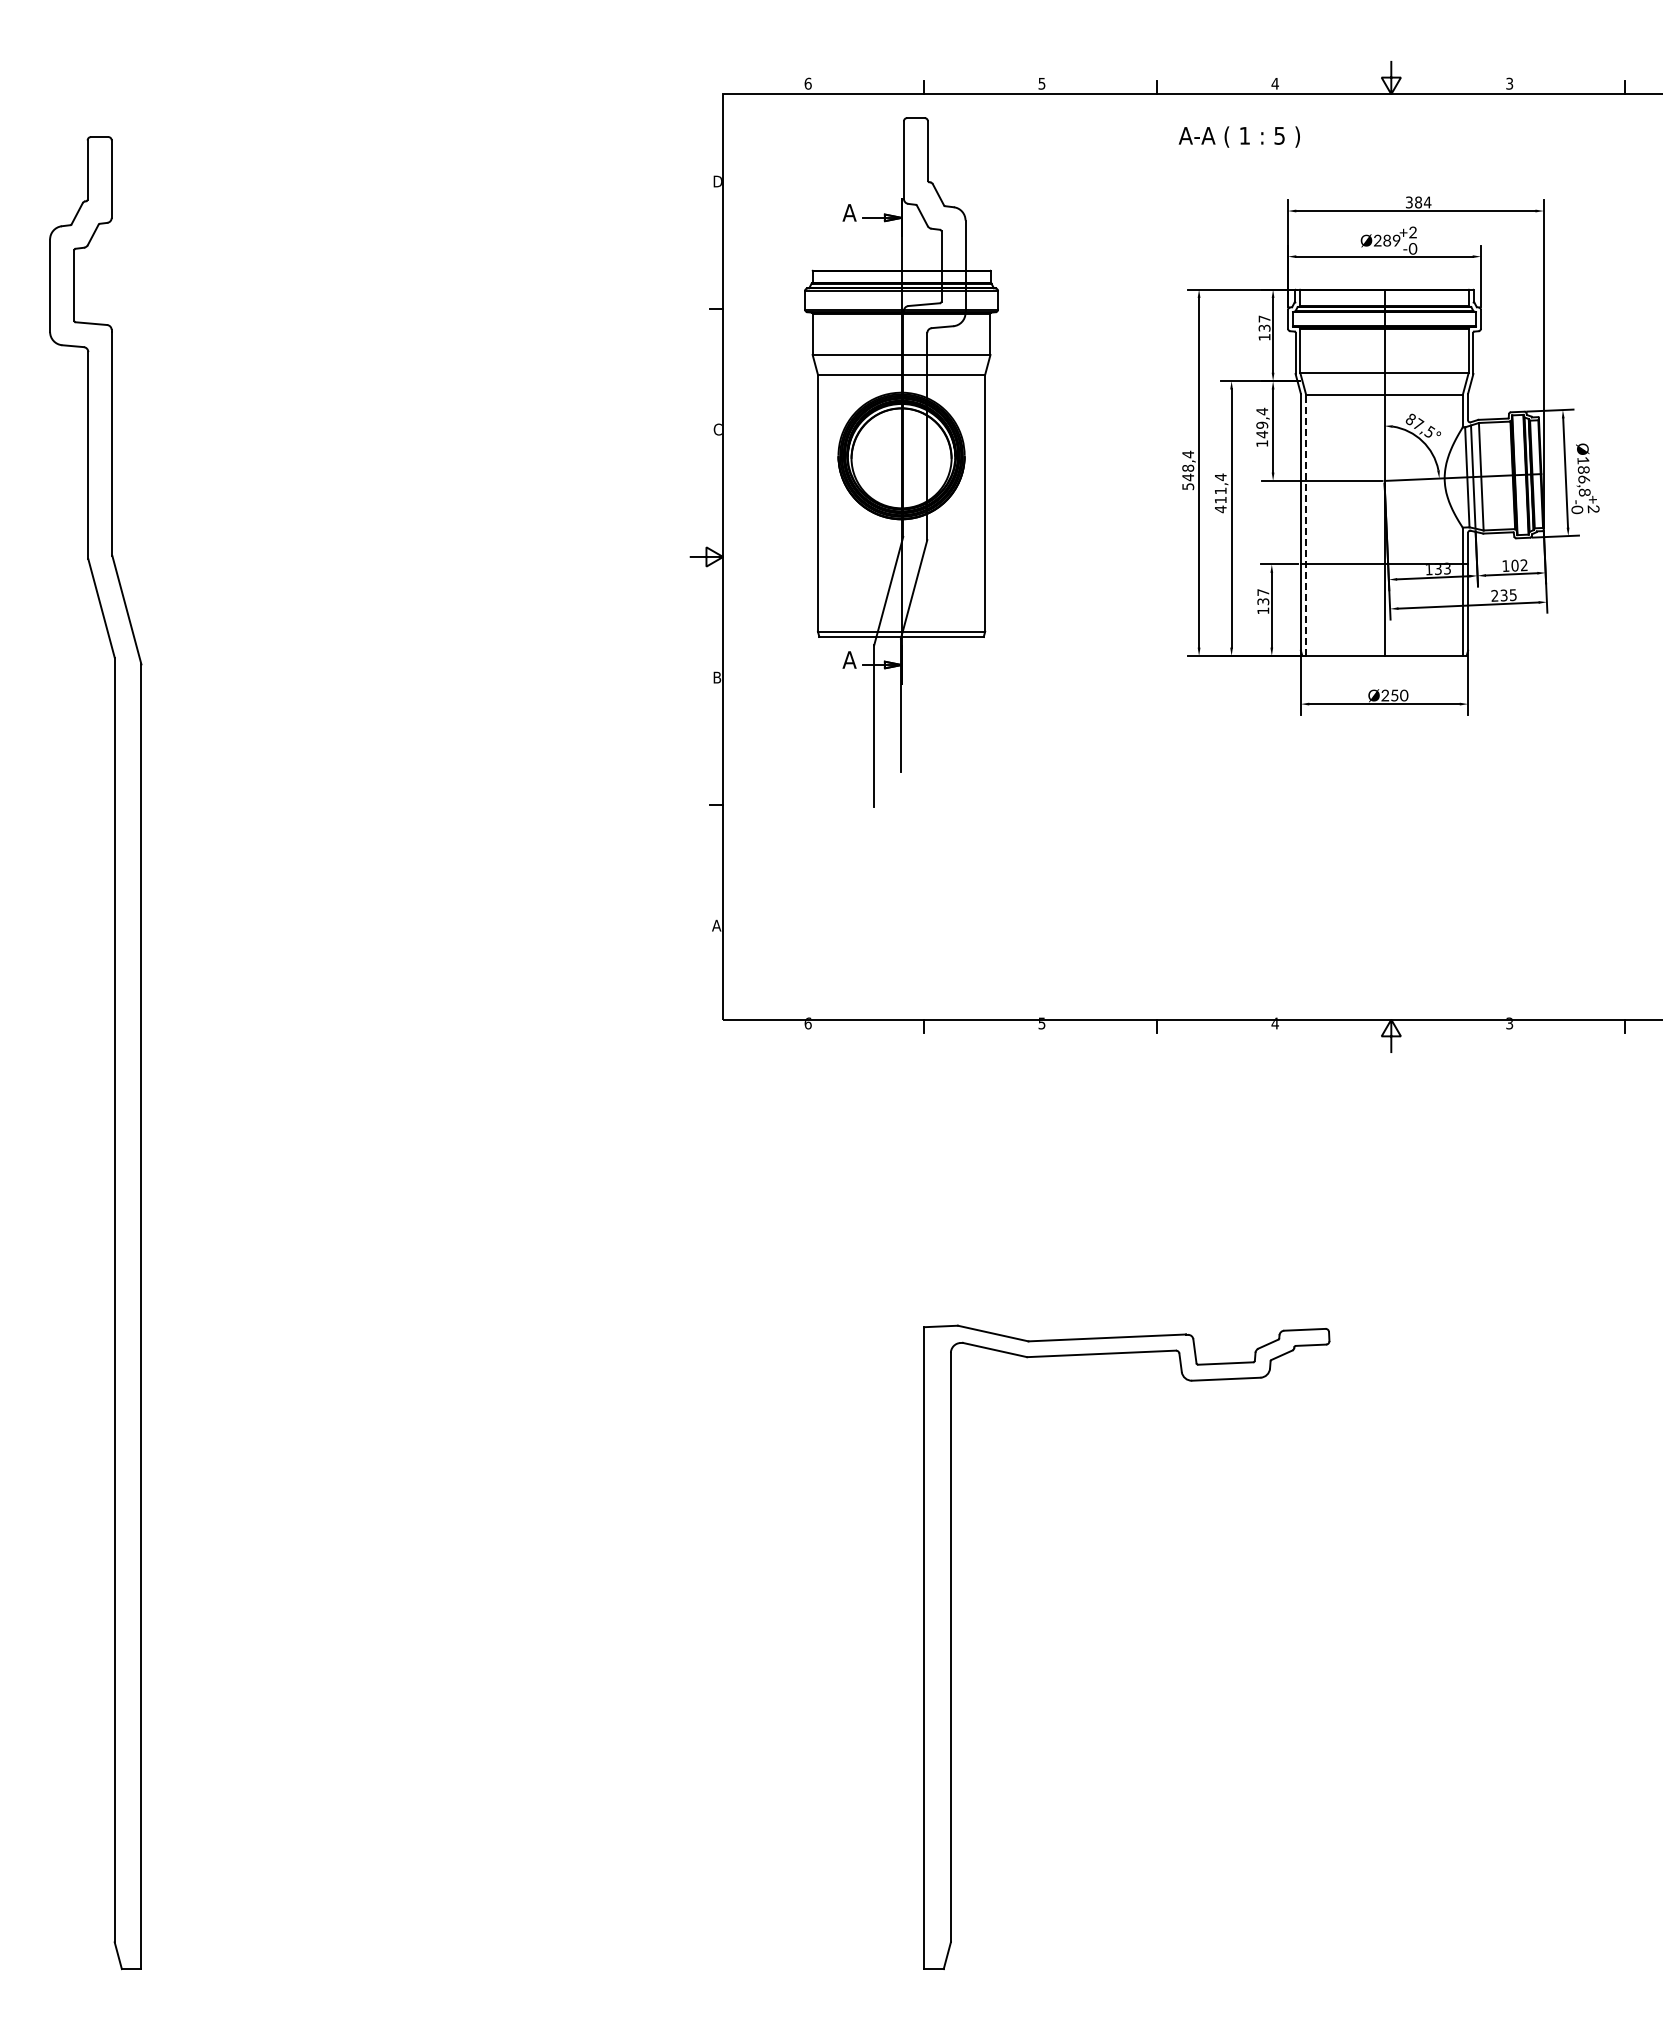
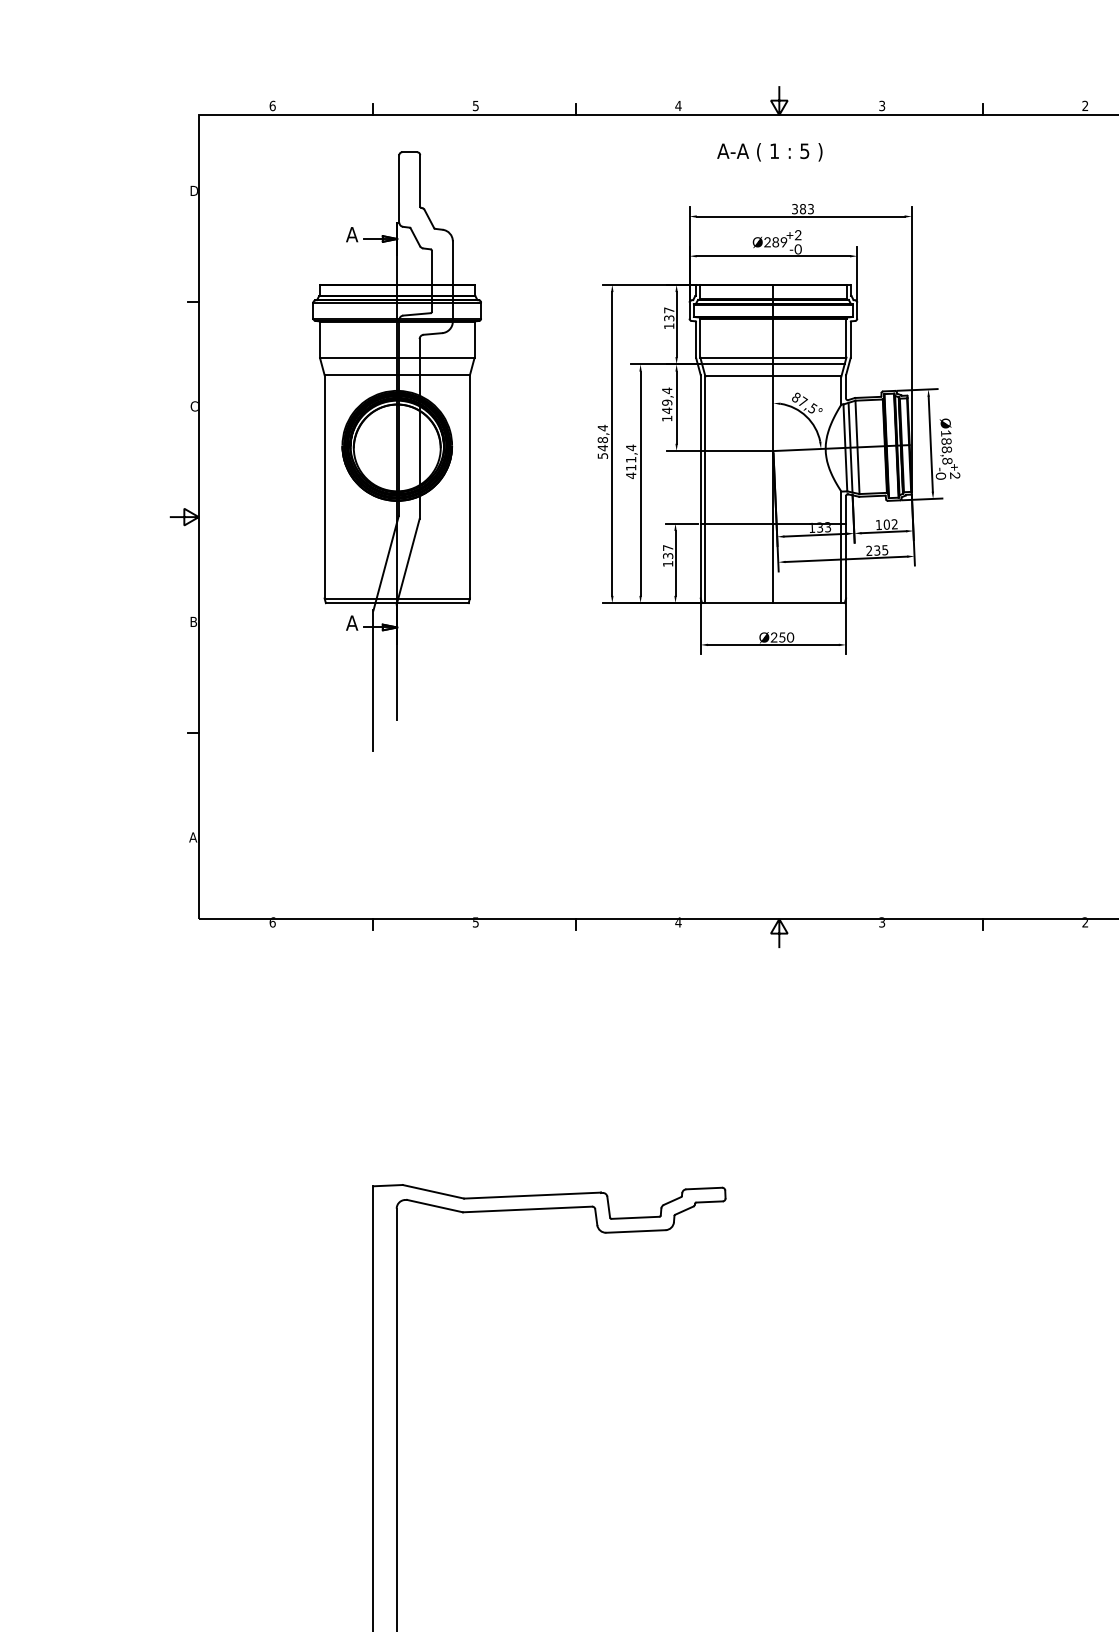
text: (1238, 136) -> (769, 151), moved
text: (1427, 202) -> (810, 209), 384 -> 383
line: (1384, 381) -> (773, 364), added
part: (901, 462) -> (397, 451), moved
text: (1584, 479) -> (947, 449), Ø186,8 -> Ø188,8
line: (1306, 525) -> (705, 489), dashed -> solid

